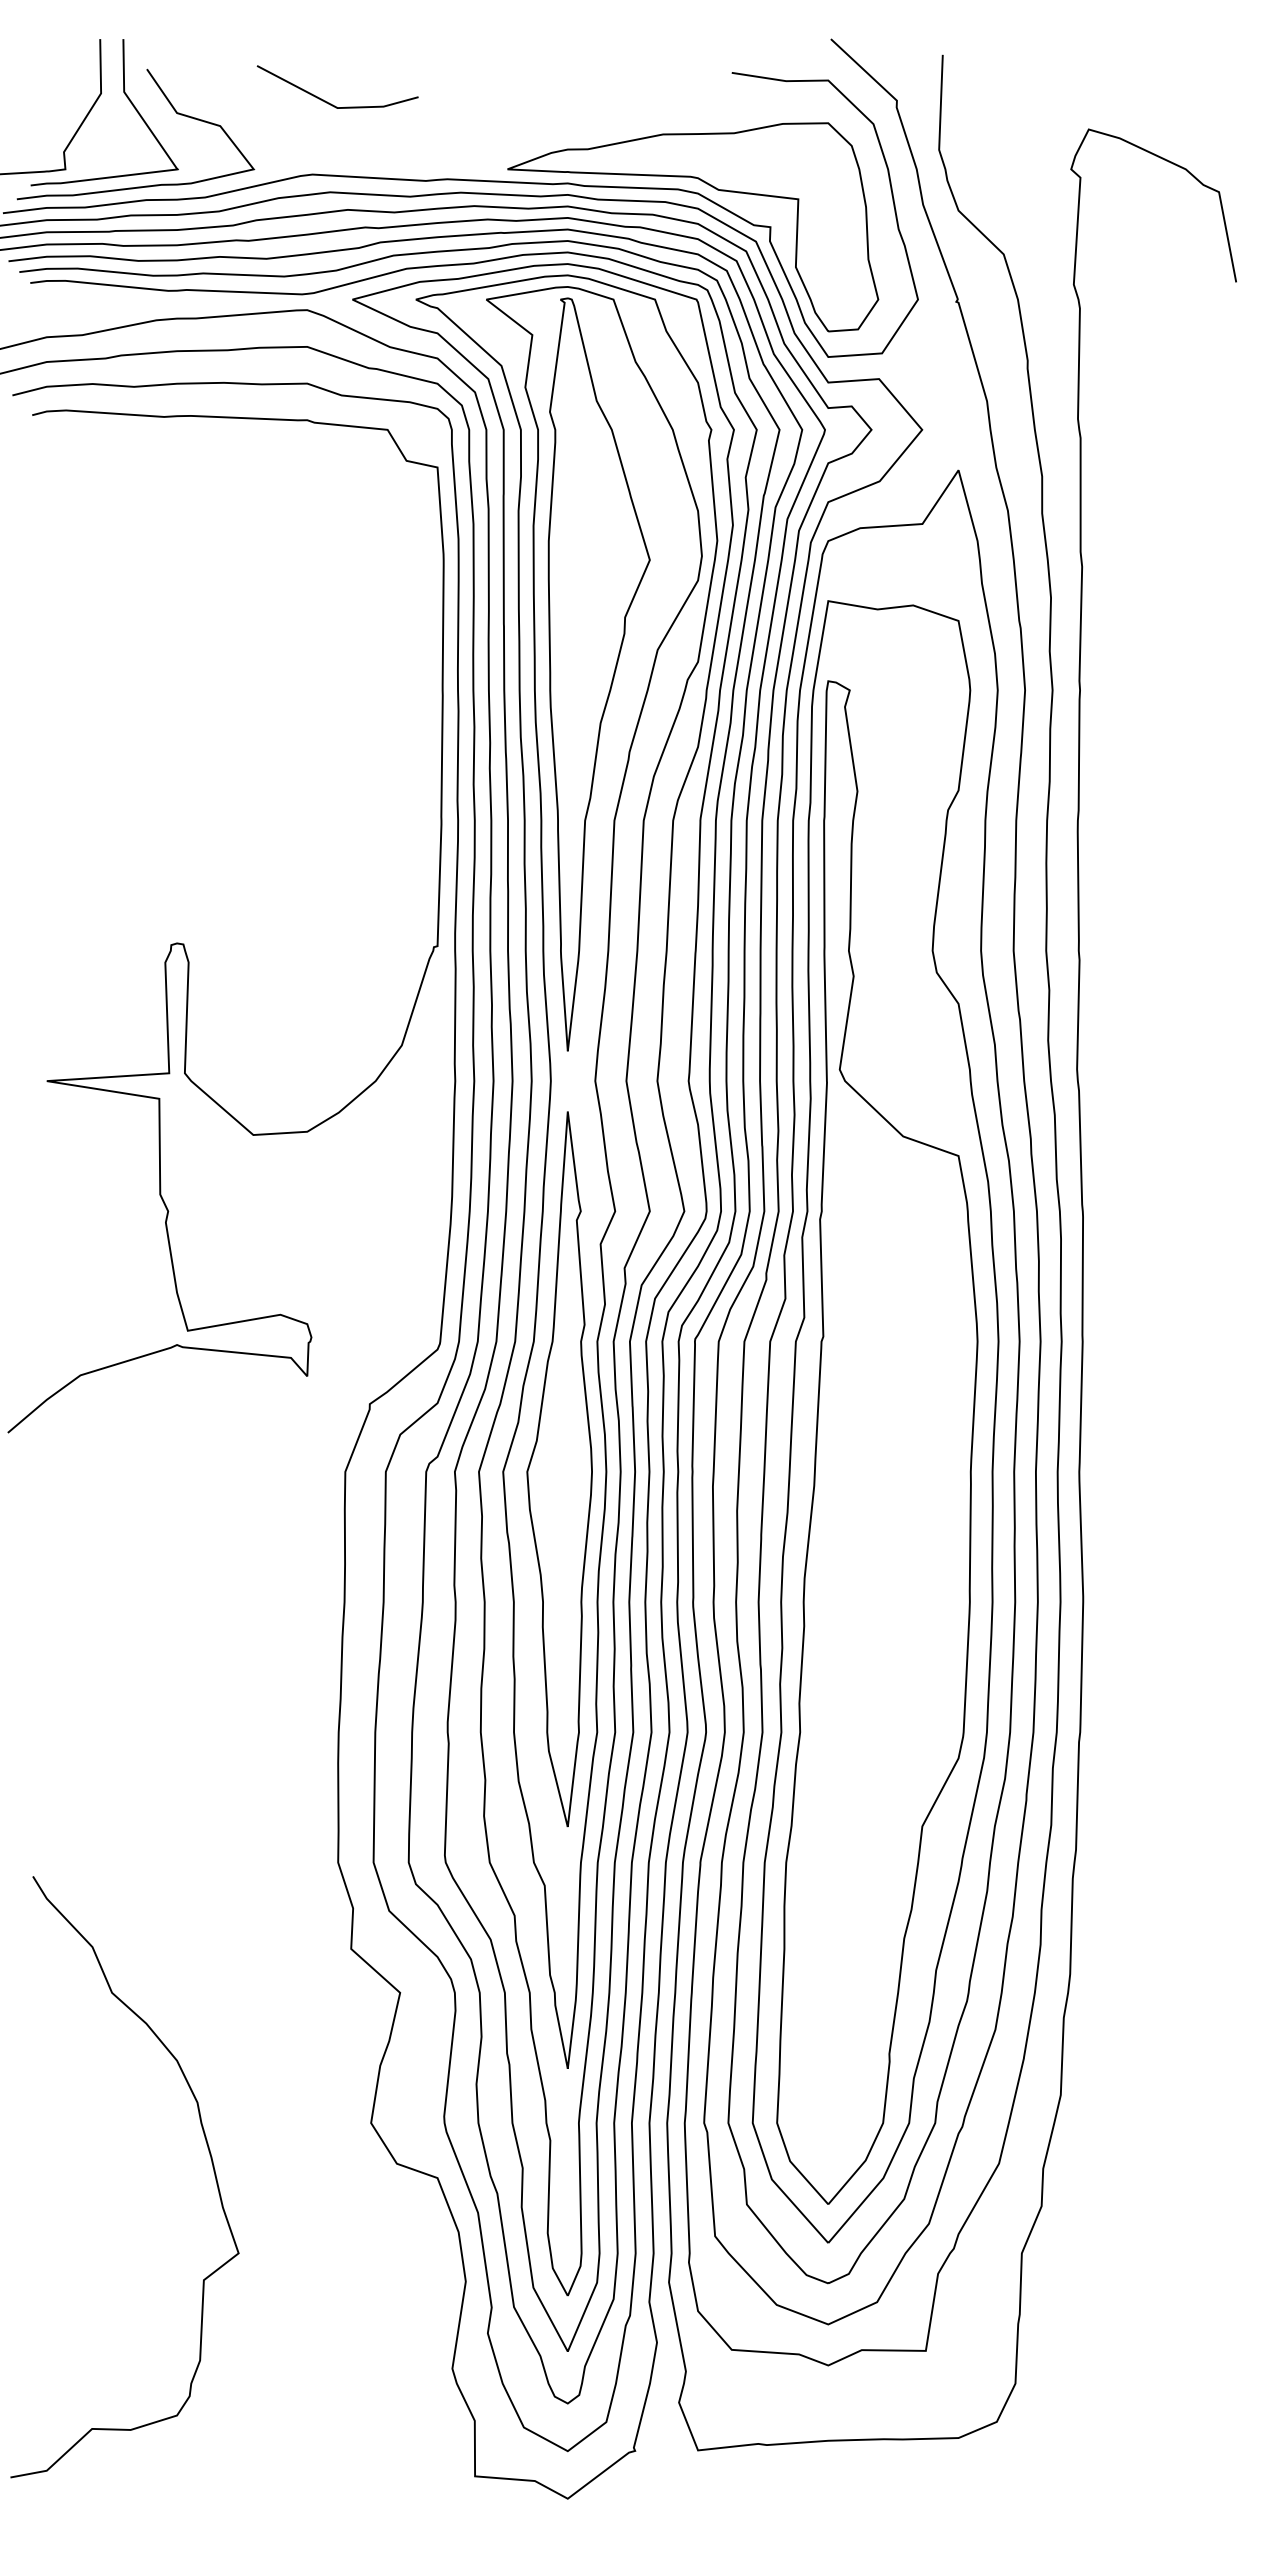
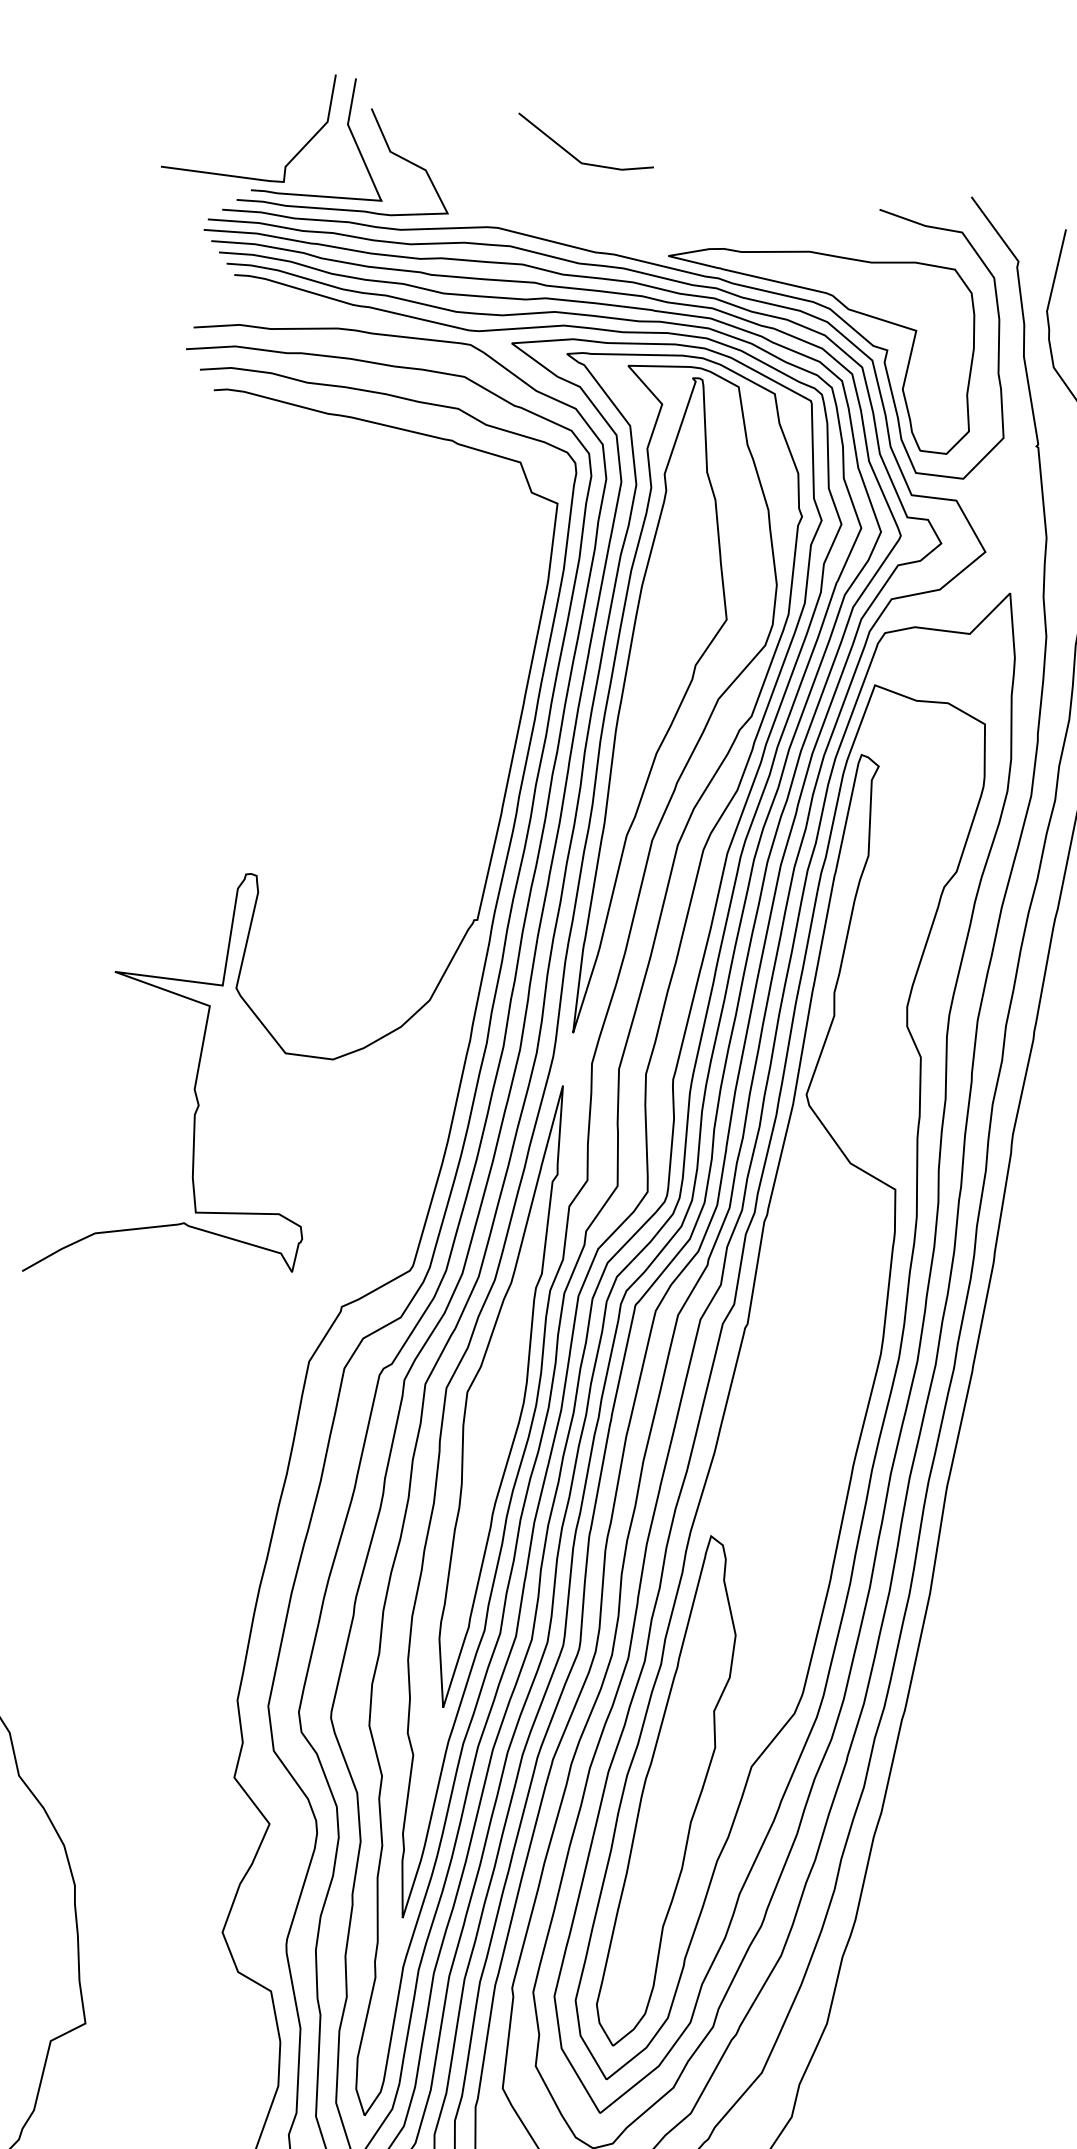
line: (329, 102) -> (575, 157), moved
part: (839, 1871) -> (672, 1792), added

